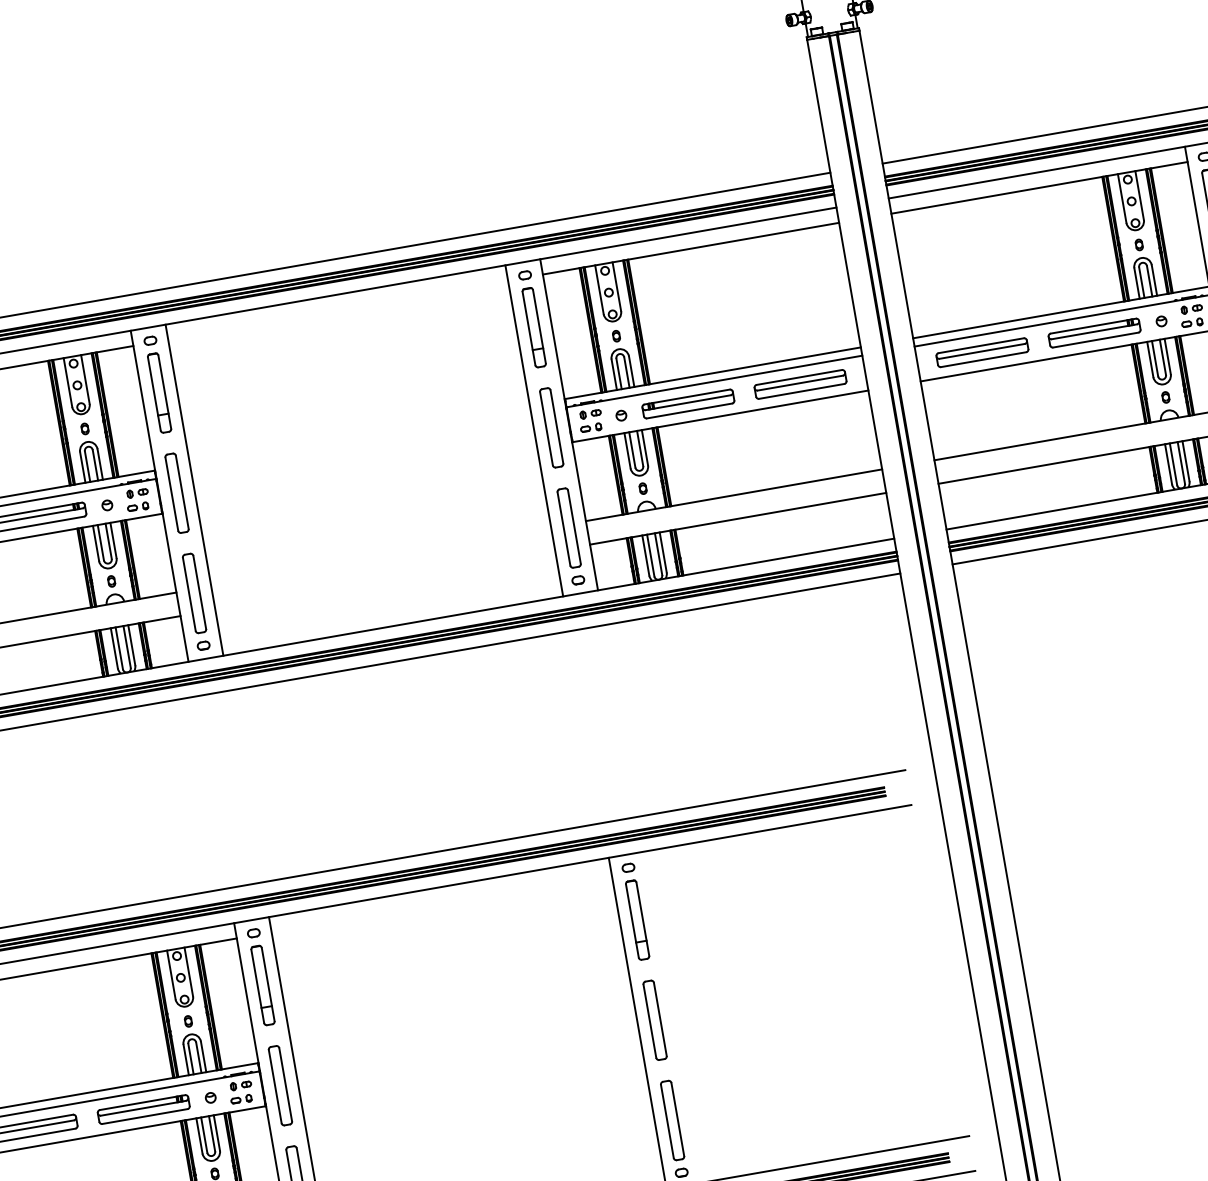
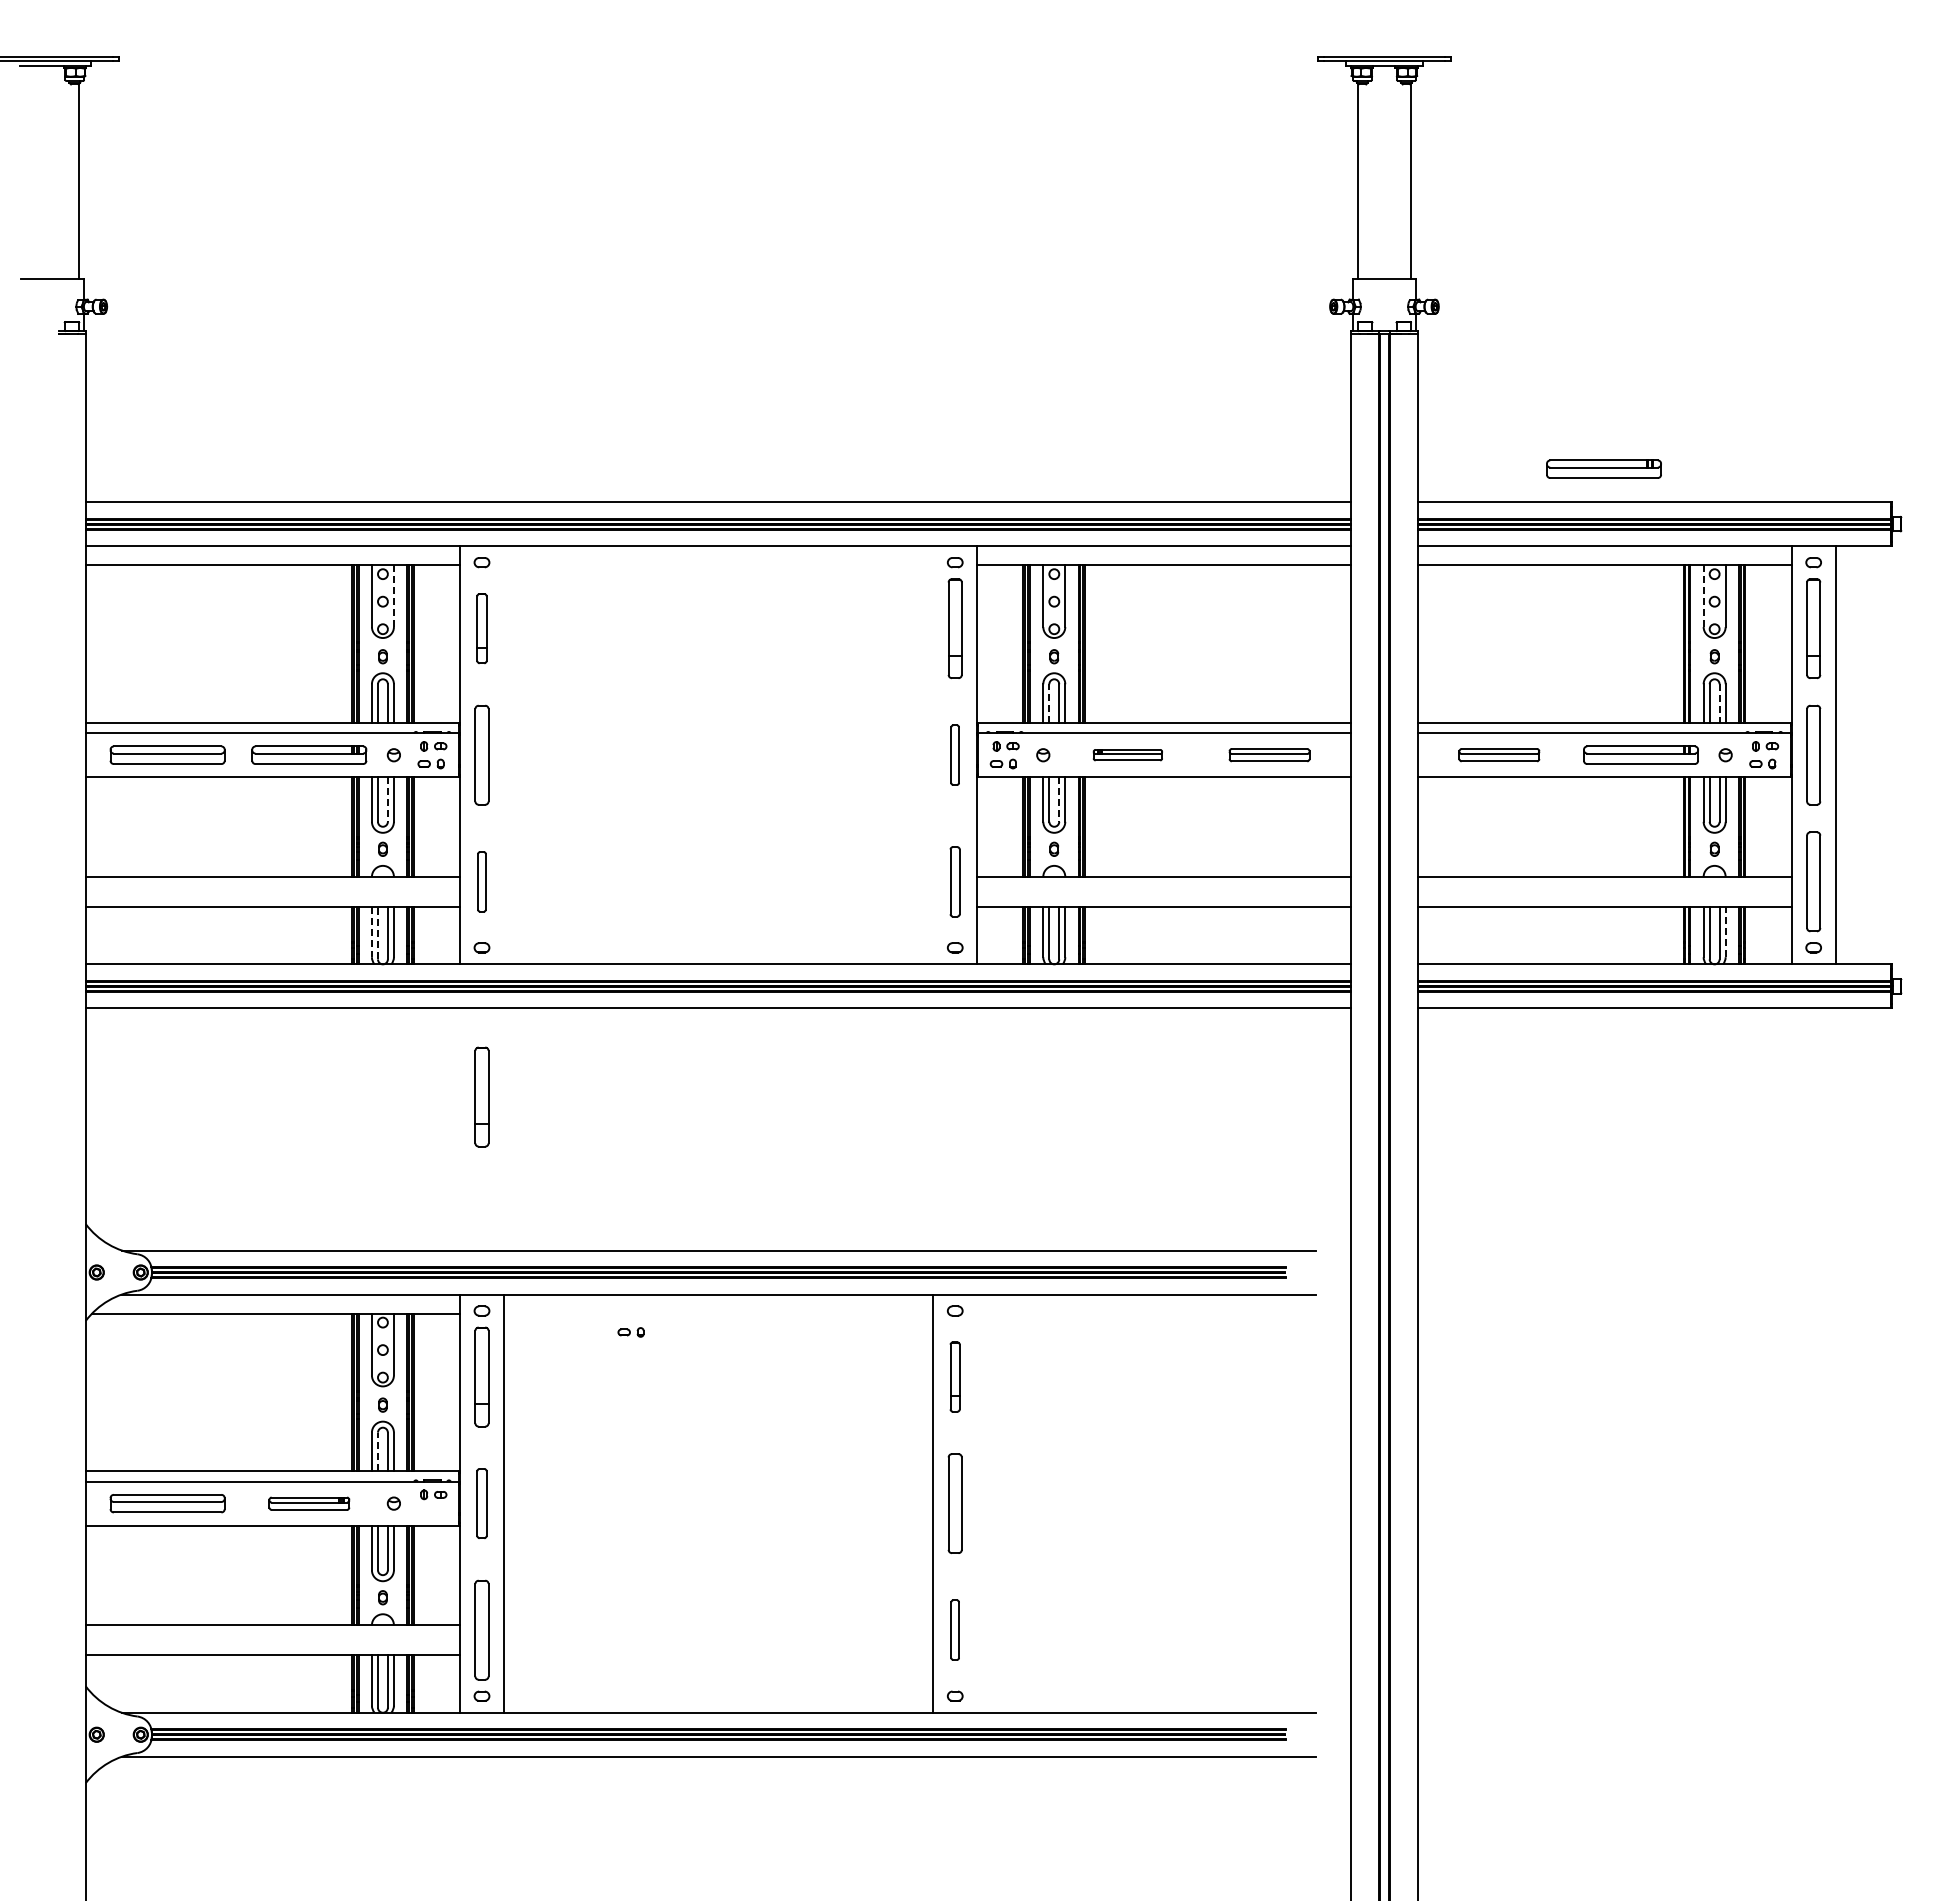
part: (1025, 111) -> (1603, 468), added
line: (1122, 198) -> (1703, 596), solid -> dashed
line: (1149, 282) -> (1719, 704), solid -> dashed
part: (982, 352) -> (1499, 754), size x0.7
line: (619, 373) -> (1049, 703), solid -> dashed
line: (85, 379) -> (393, 596), solid -> dashed
part: (800, 383) -> (1269, 754), size x0.7
part: (159, 392) -> (481, 628), size x0.7
part: (687, 403) -> (1127, 754), size x0.6
part: (551, 427) -> (954, 754), size x0.6
line: (534, 431) -> (933, 755), removed
line: (640, 449) -> (1059, 800), solid -> dashed
line: (1185, 460) -> (1725, 931), solid -> dashed
line: (194, 490) -> (504, 755), removed
part: (568, 527) -> (954, 881), size x0.7
line: (108, 542) -> (387, 800), solid -> dashed
part: (194, 593) -> (481, 881), size x0.6
line: (114, 648) -> (371, 932), solid -> dashed
line: (118, 648) -> (377, 932), solid -> dashed
part: (223, 763) -> (481, 1096), added
part: (636, 919) -> (954, 1376), size x0.7
line: (190, 1058) -> (377, 1451), solid -> dashed
part: (280, 1085) -> (481, 1503), size x0.7
part: (240, 1099) -> (630, 1332), moved
part: (143, 1109) -> (309, 1503), size x0.7
part: (671, 1120) -> (954, 1629), size x0.6

